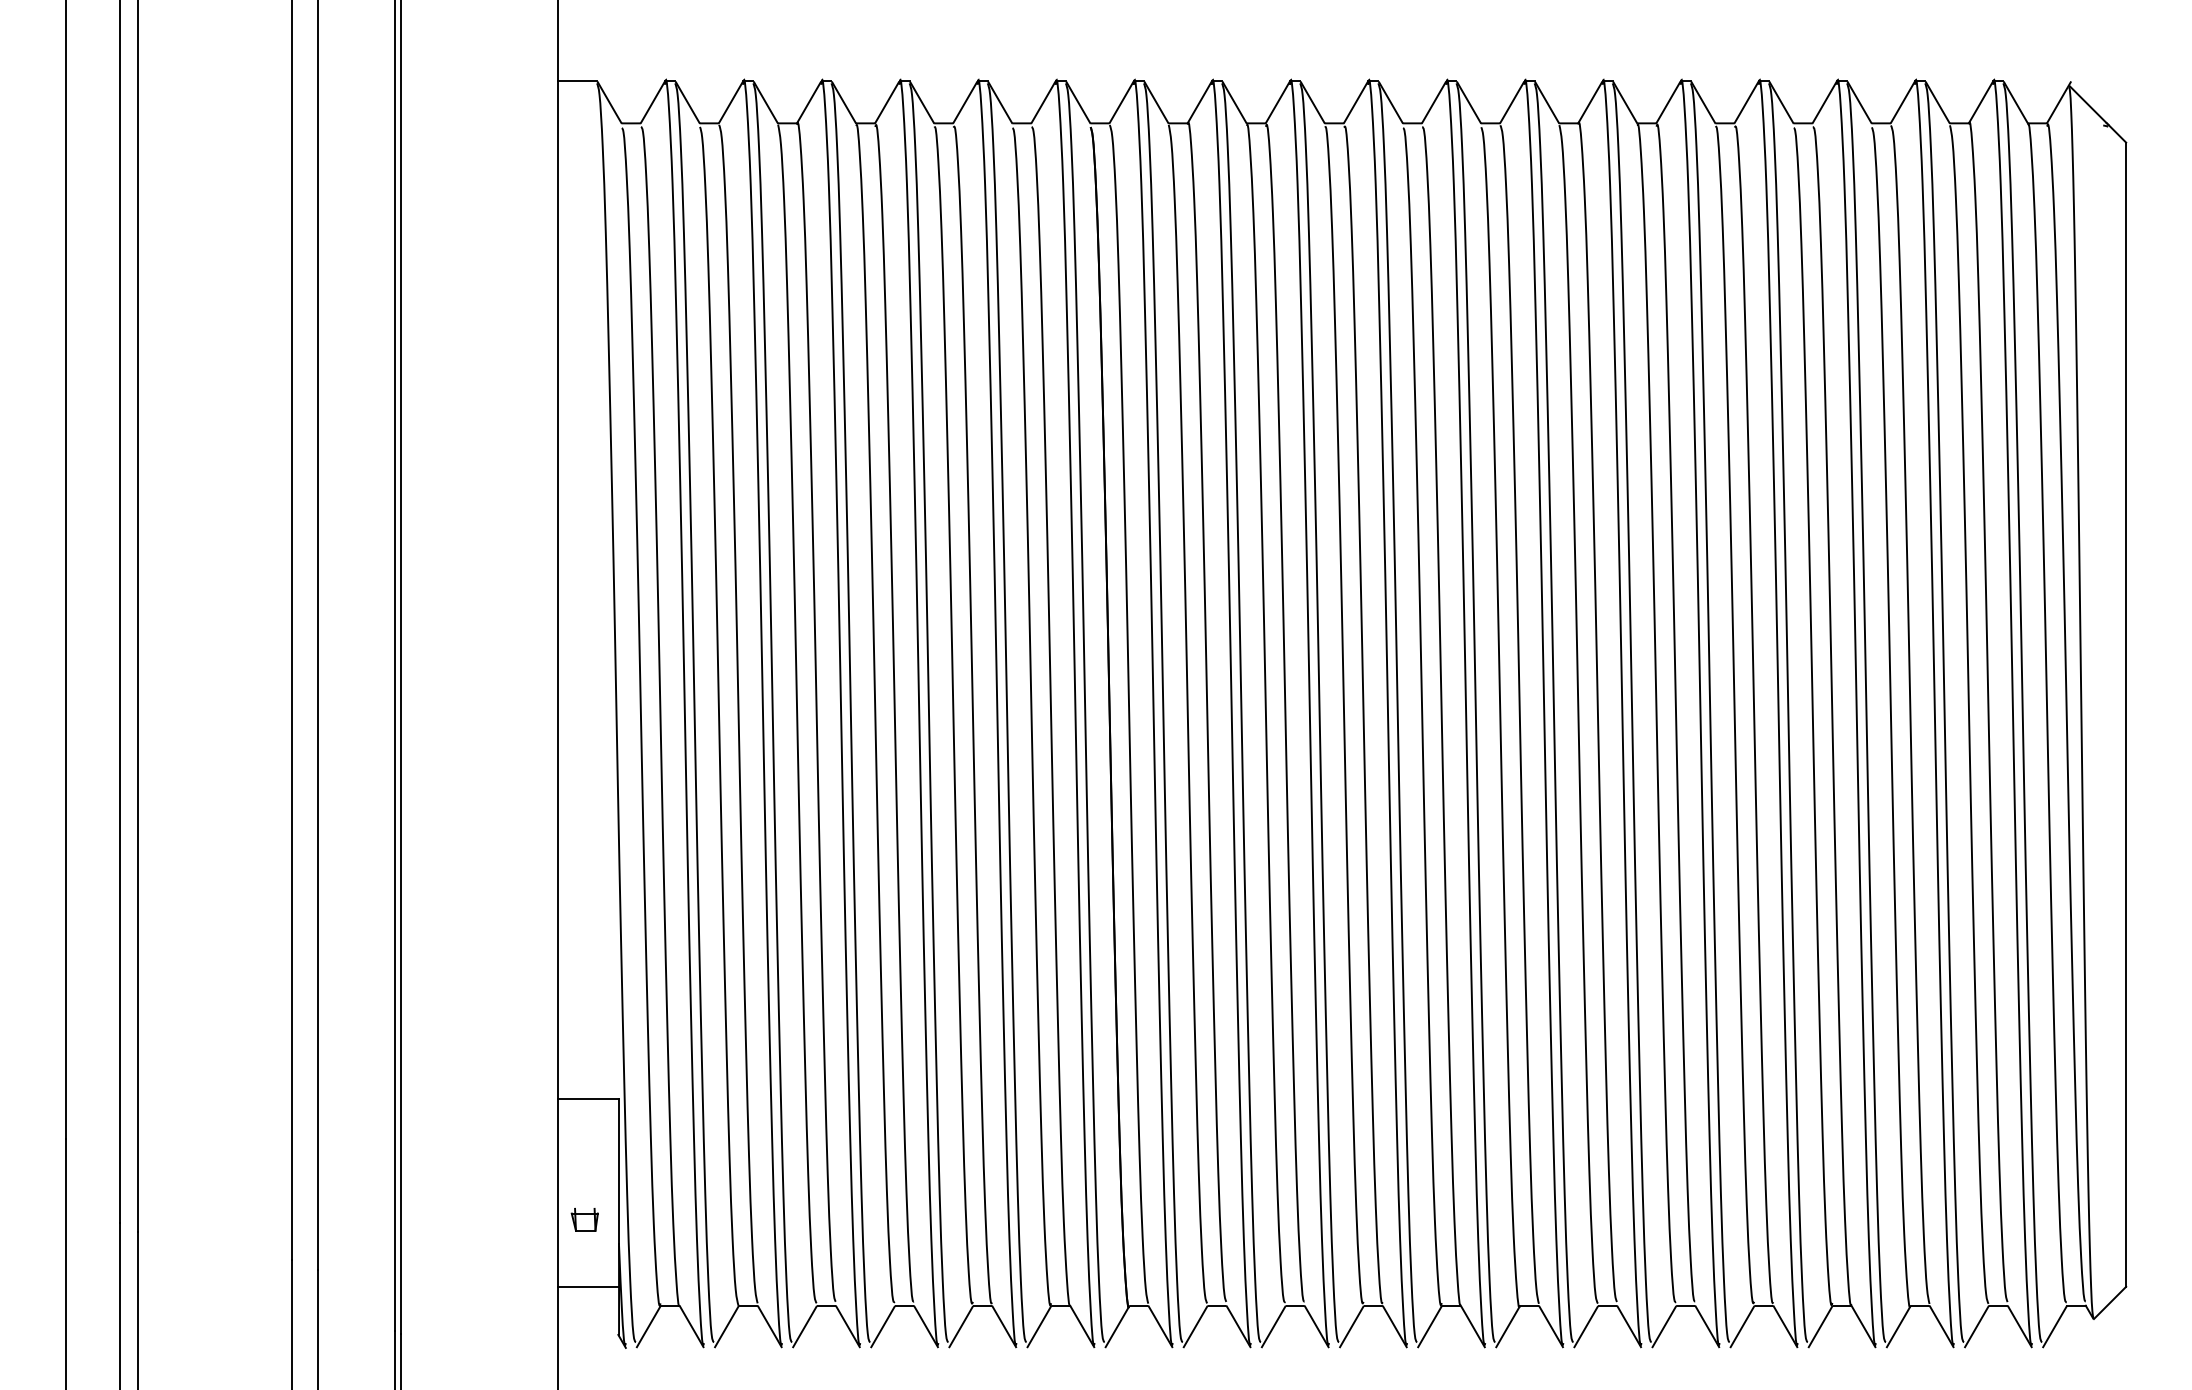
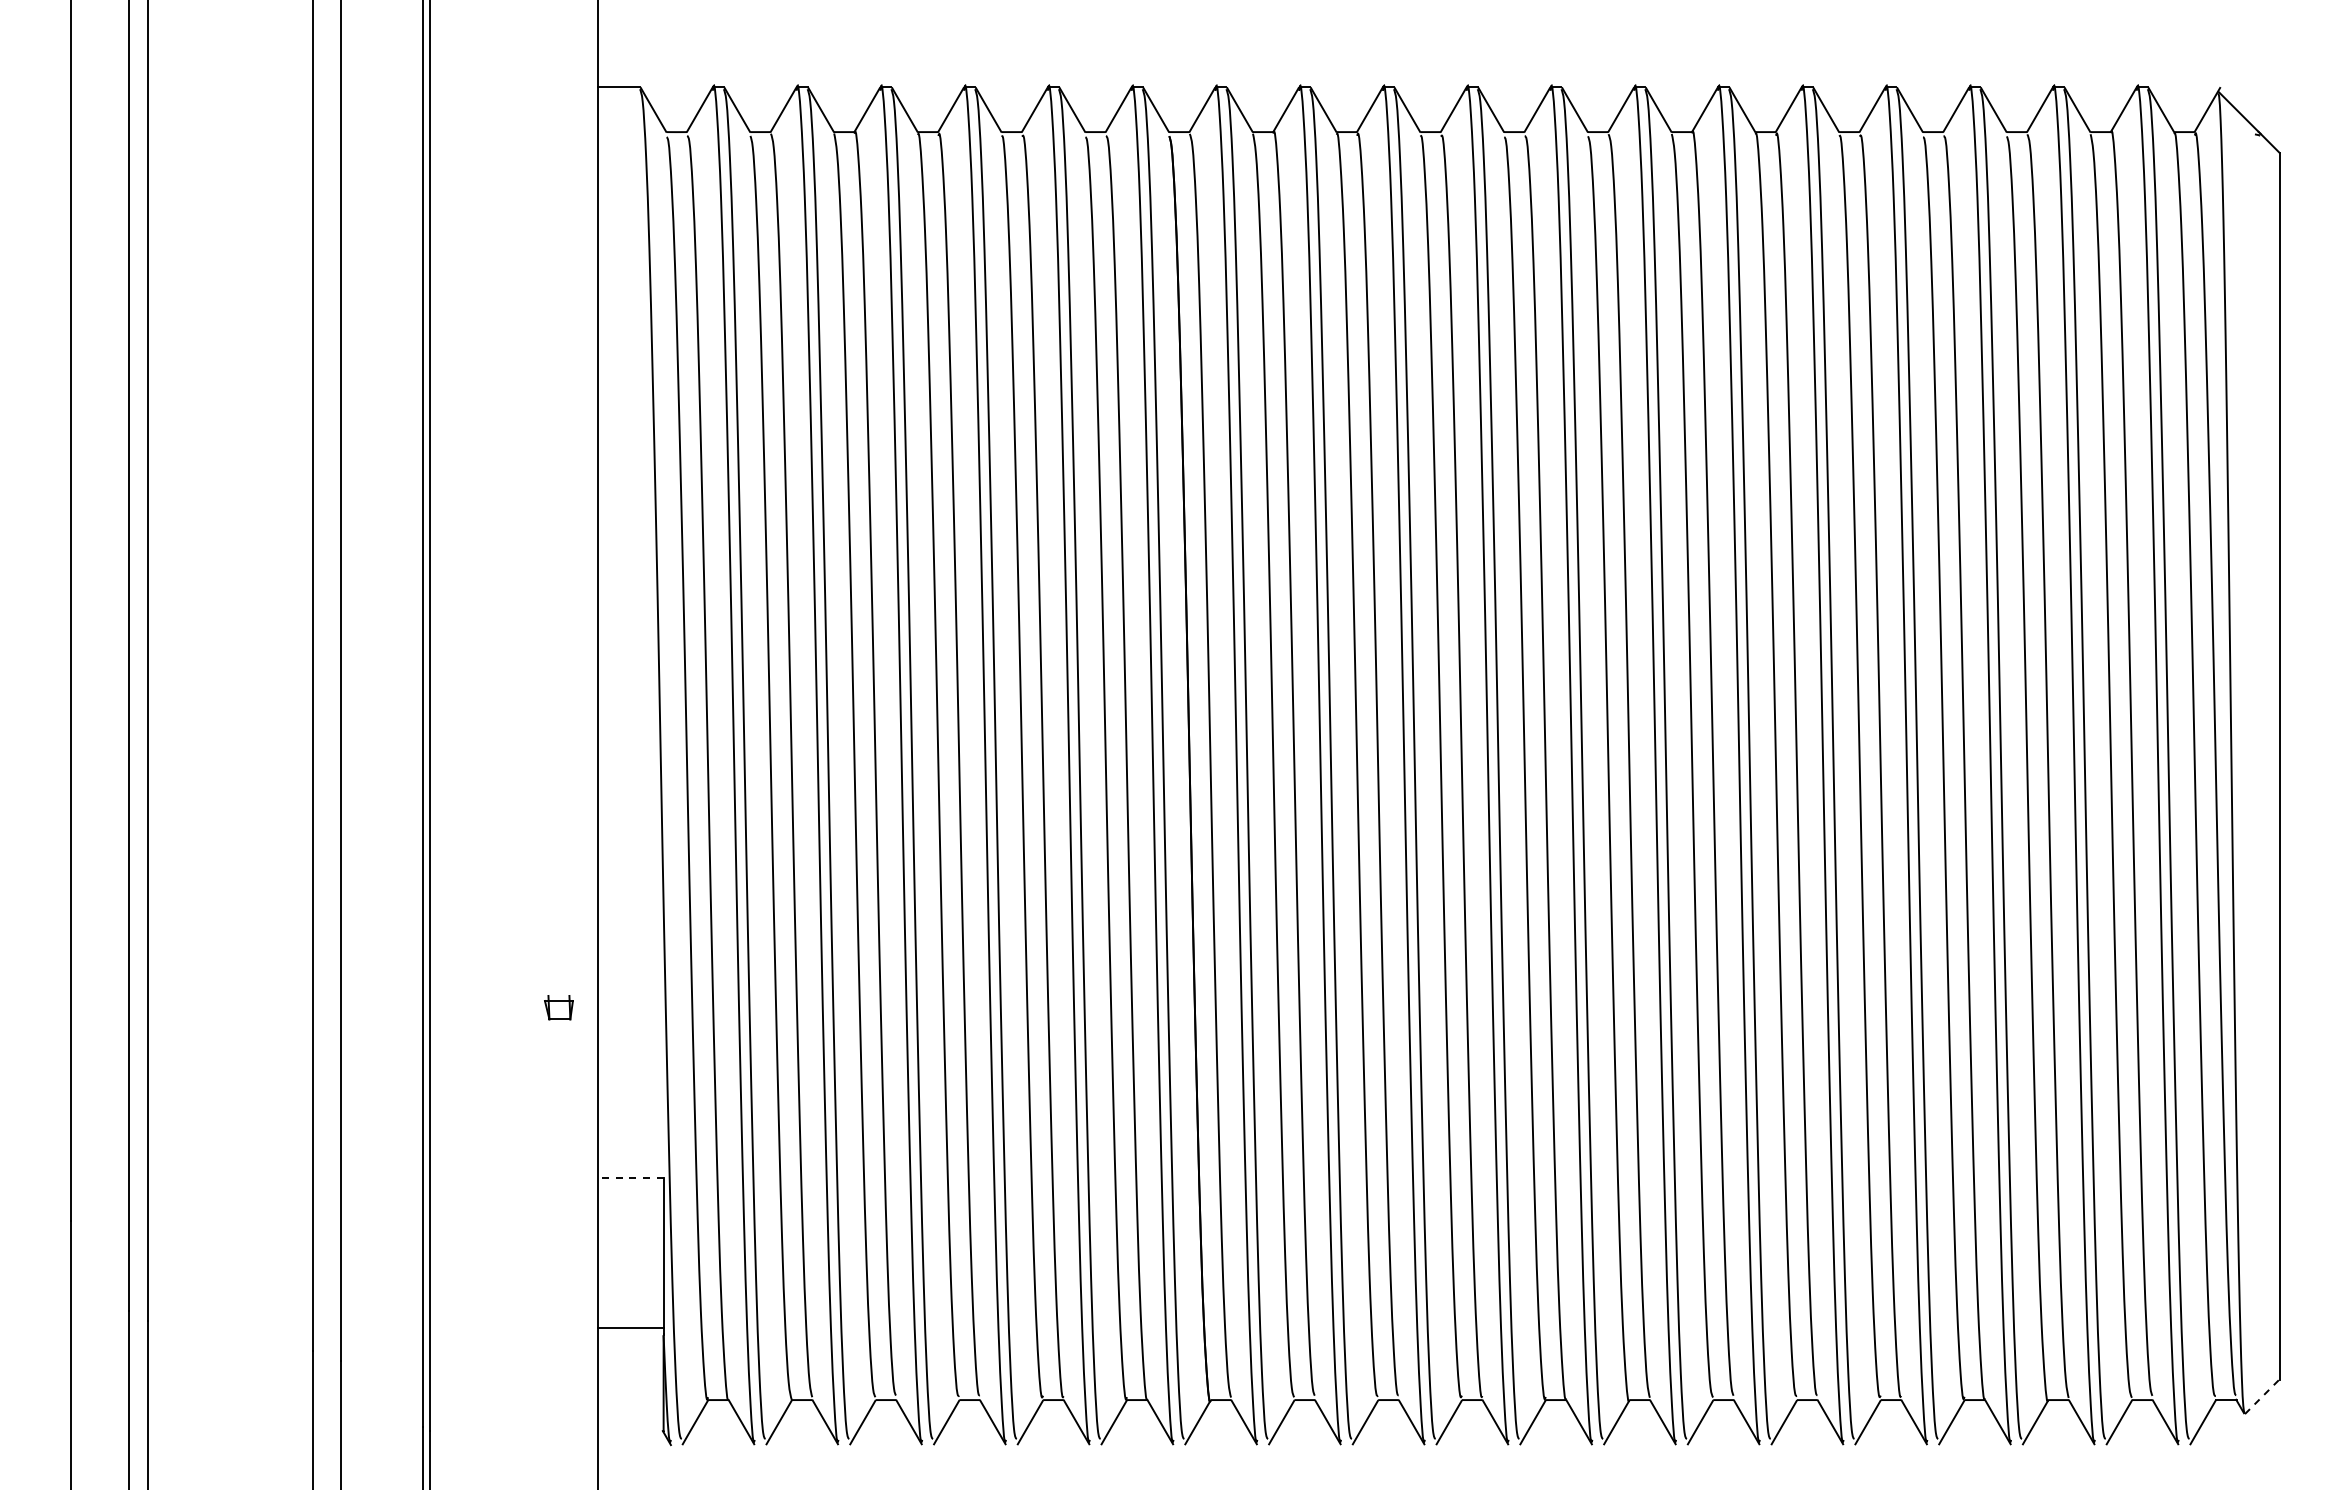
line: (588, 1099) -> (630, 1178), solid -> dashed
part: (584, 1219) -> (558, 1007), moved
line: (588, 1286) -> (630, 1327), moved
line: (2110, 1302) -> (2262, 1396), solid -> dashed

